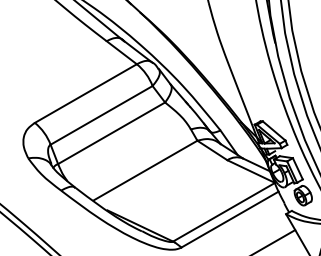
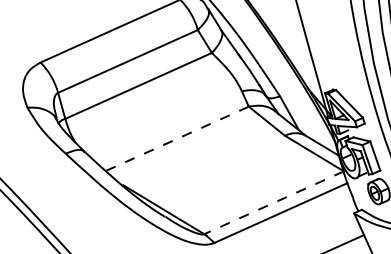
line: (145, 170) -> (177, 138), solid -> dashed
line: (224, 212) -> (274, 203), solid -> dashed

